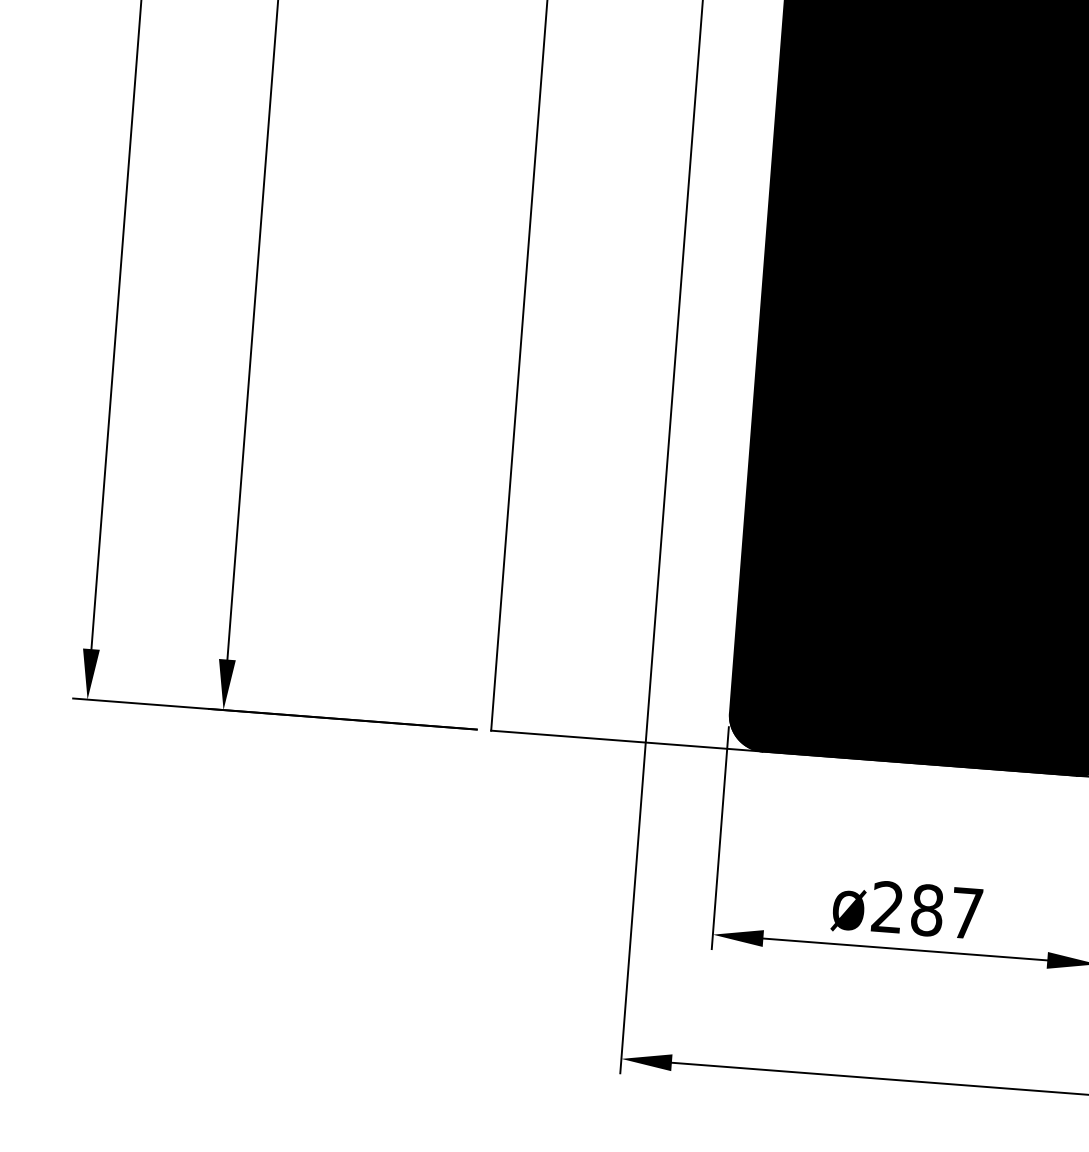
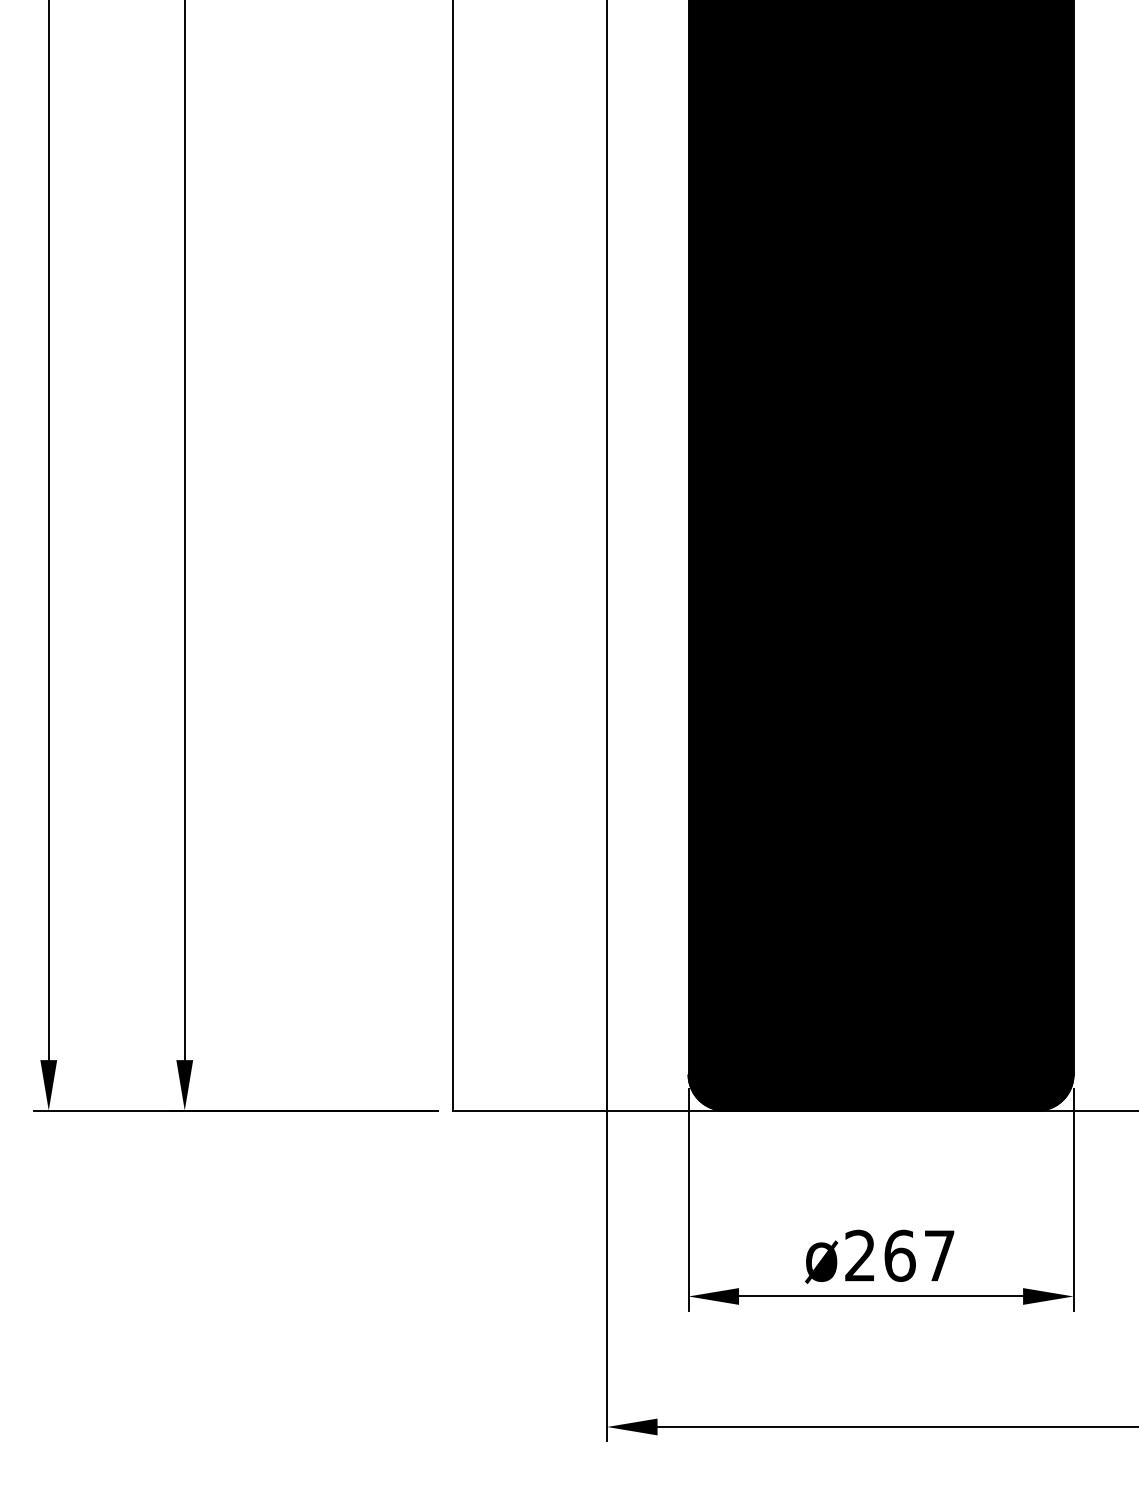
text: (926, 909) -> (899, 1255), ø287 -> ø267

